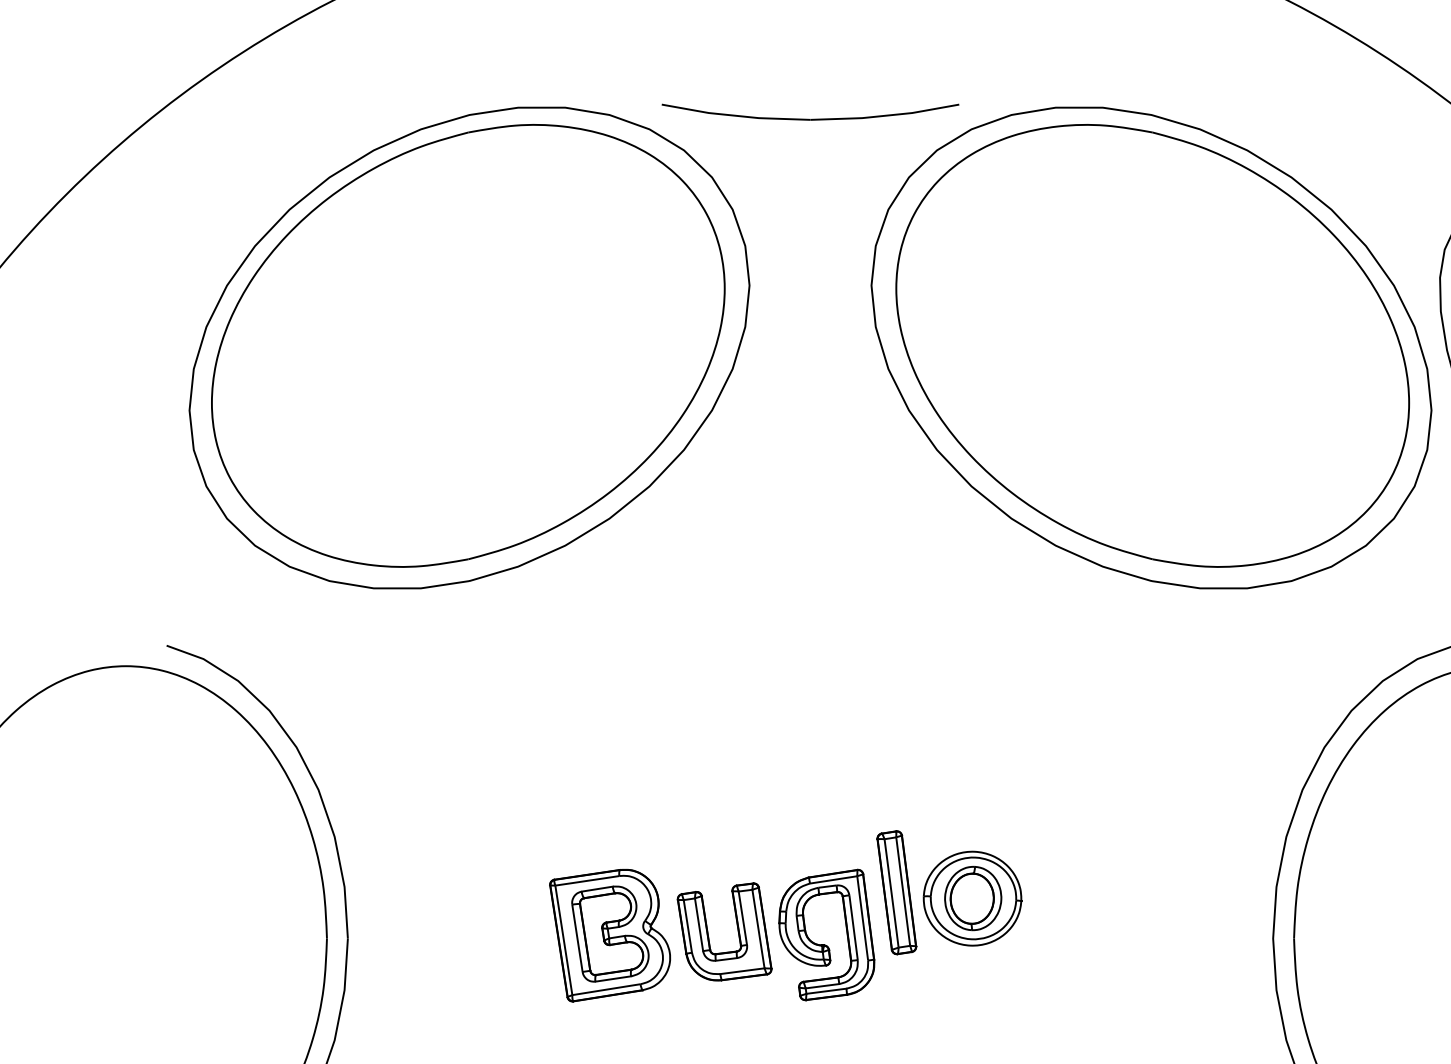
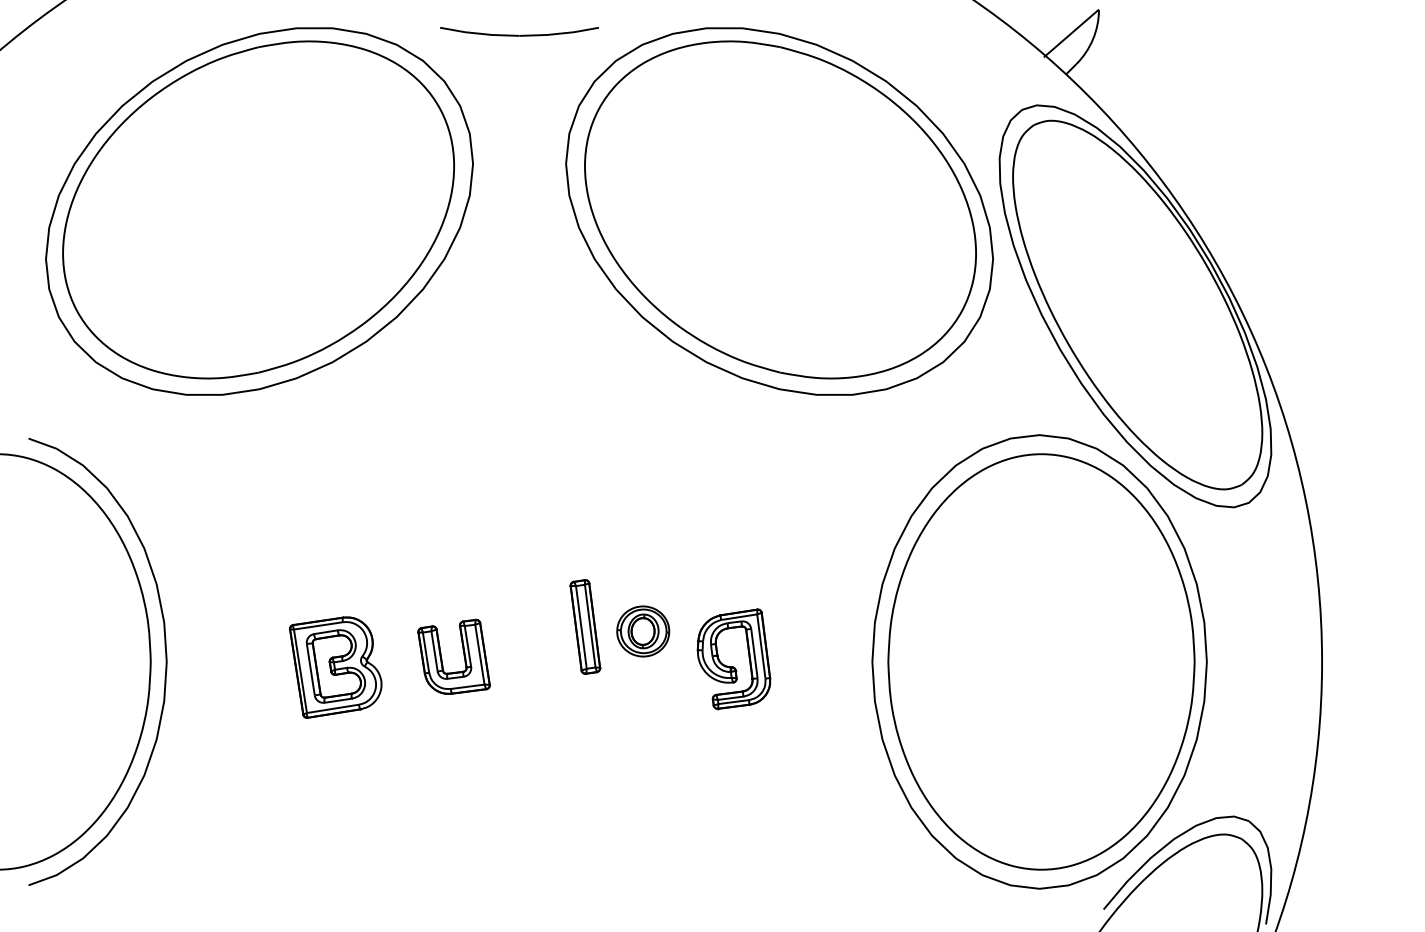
part: (810, 111) -> (519, 31), size x0.7
part: (973, 898) -> (643, 631), size x0.7
part: (609, 935) -> (335, 667), moved
part: (826, 944) -> (733, 666), moved

